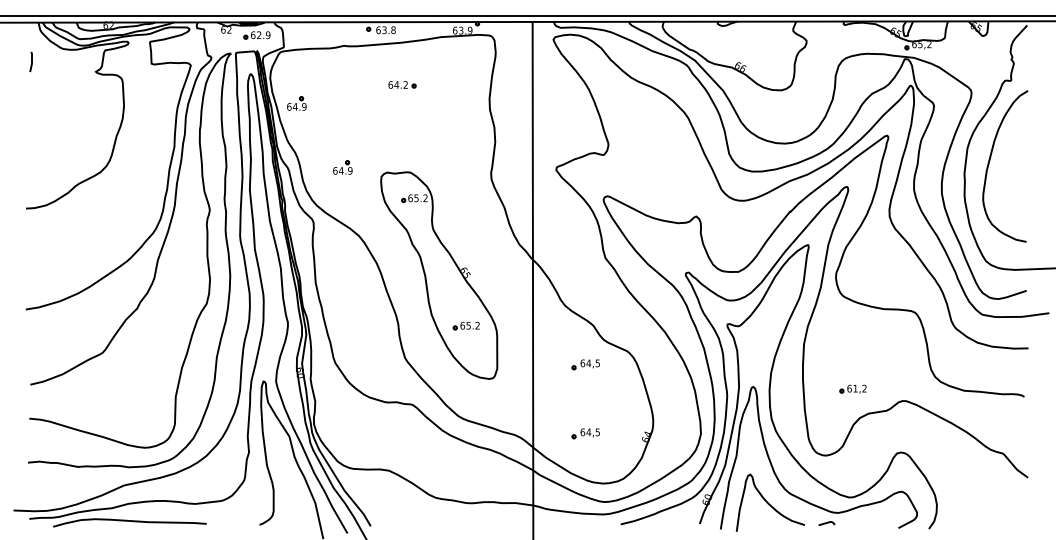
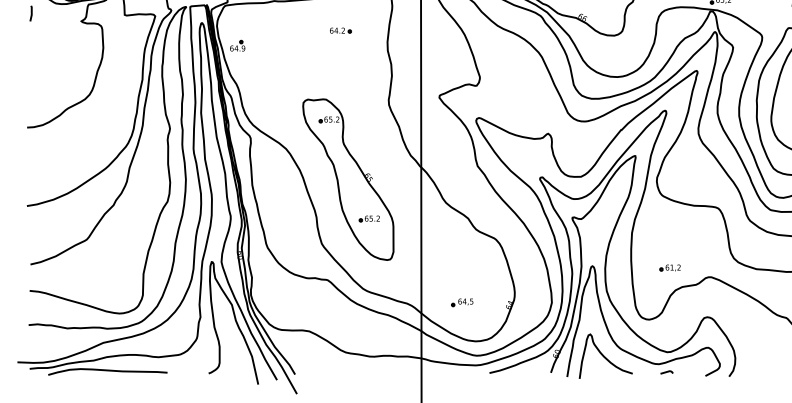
part: (402, 84) -> (340, 30), moved
part: (342, 167) -> (273, 95), removed
part: (585, 364) -> (462, 248), removed
line: (826, 523) -> (666, 372), moved

